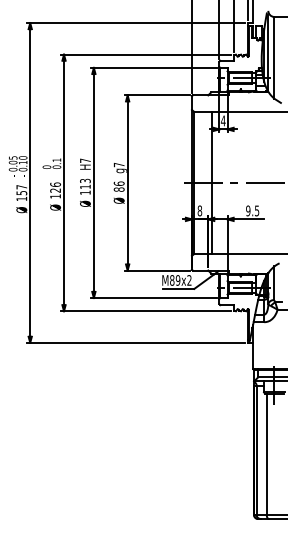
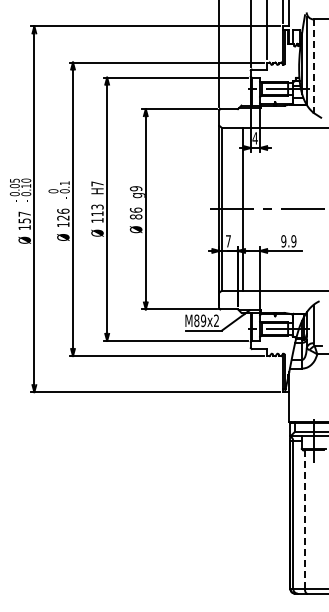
line: (274, 58) -> (313, 66), solid -> dashed
text: (118, 164) -> (135, 188), g7 -> g9
text: (199, 211) -> (227, 241), 8 -> 7
text: (256, 211) -> (293, 241), 9.5 -> 9.9
line: (266, 455) -> (304, 520), solid -> dashed

